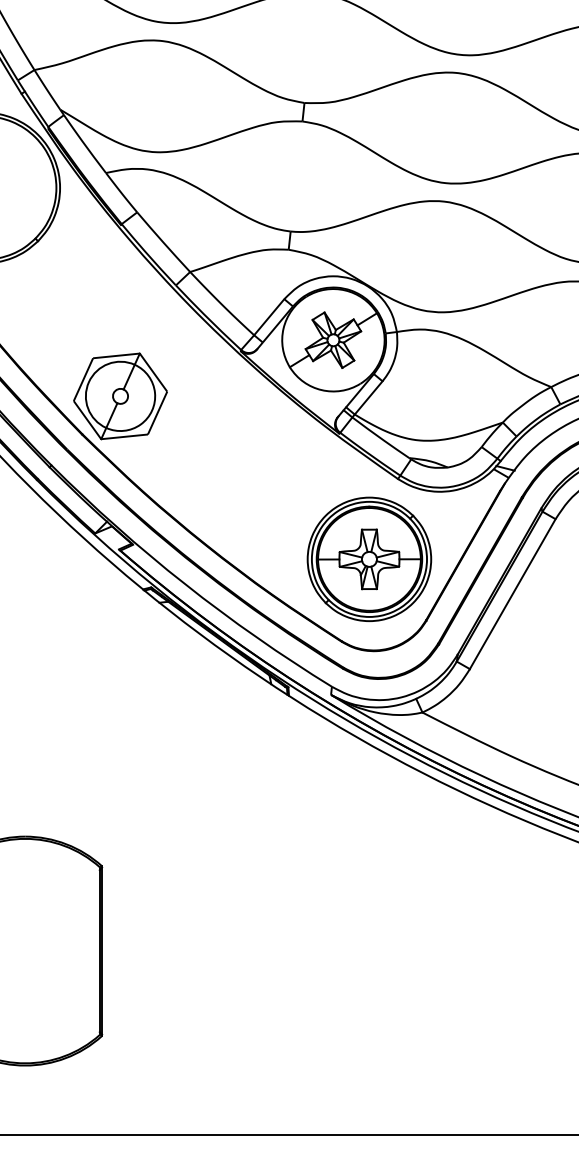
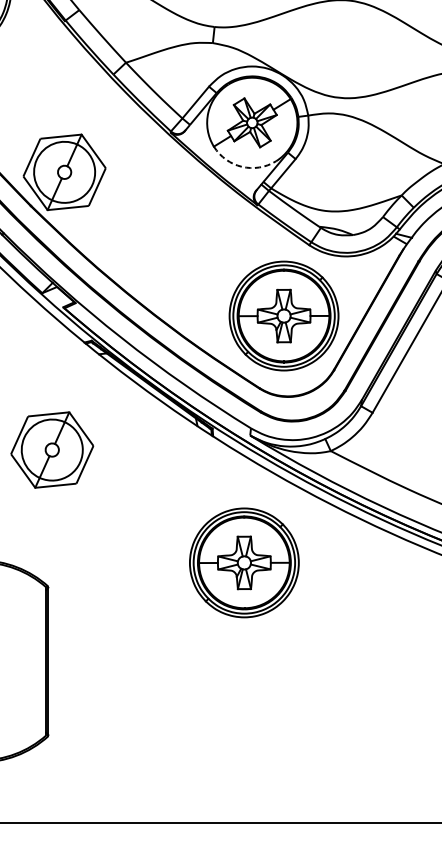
arc: (321, 390) -> (241, 167), solid -> dashed
part: (106, 711) -> (52, 450), added
part: (324, 838) -> (244, 562), added

